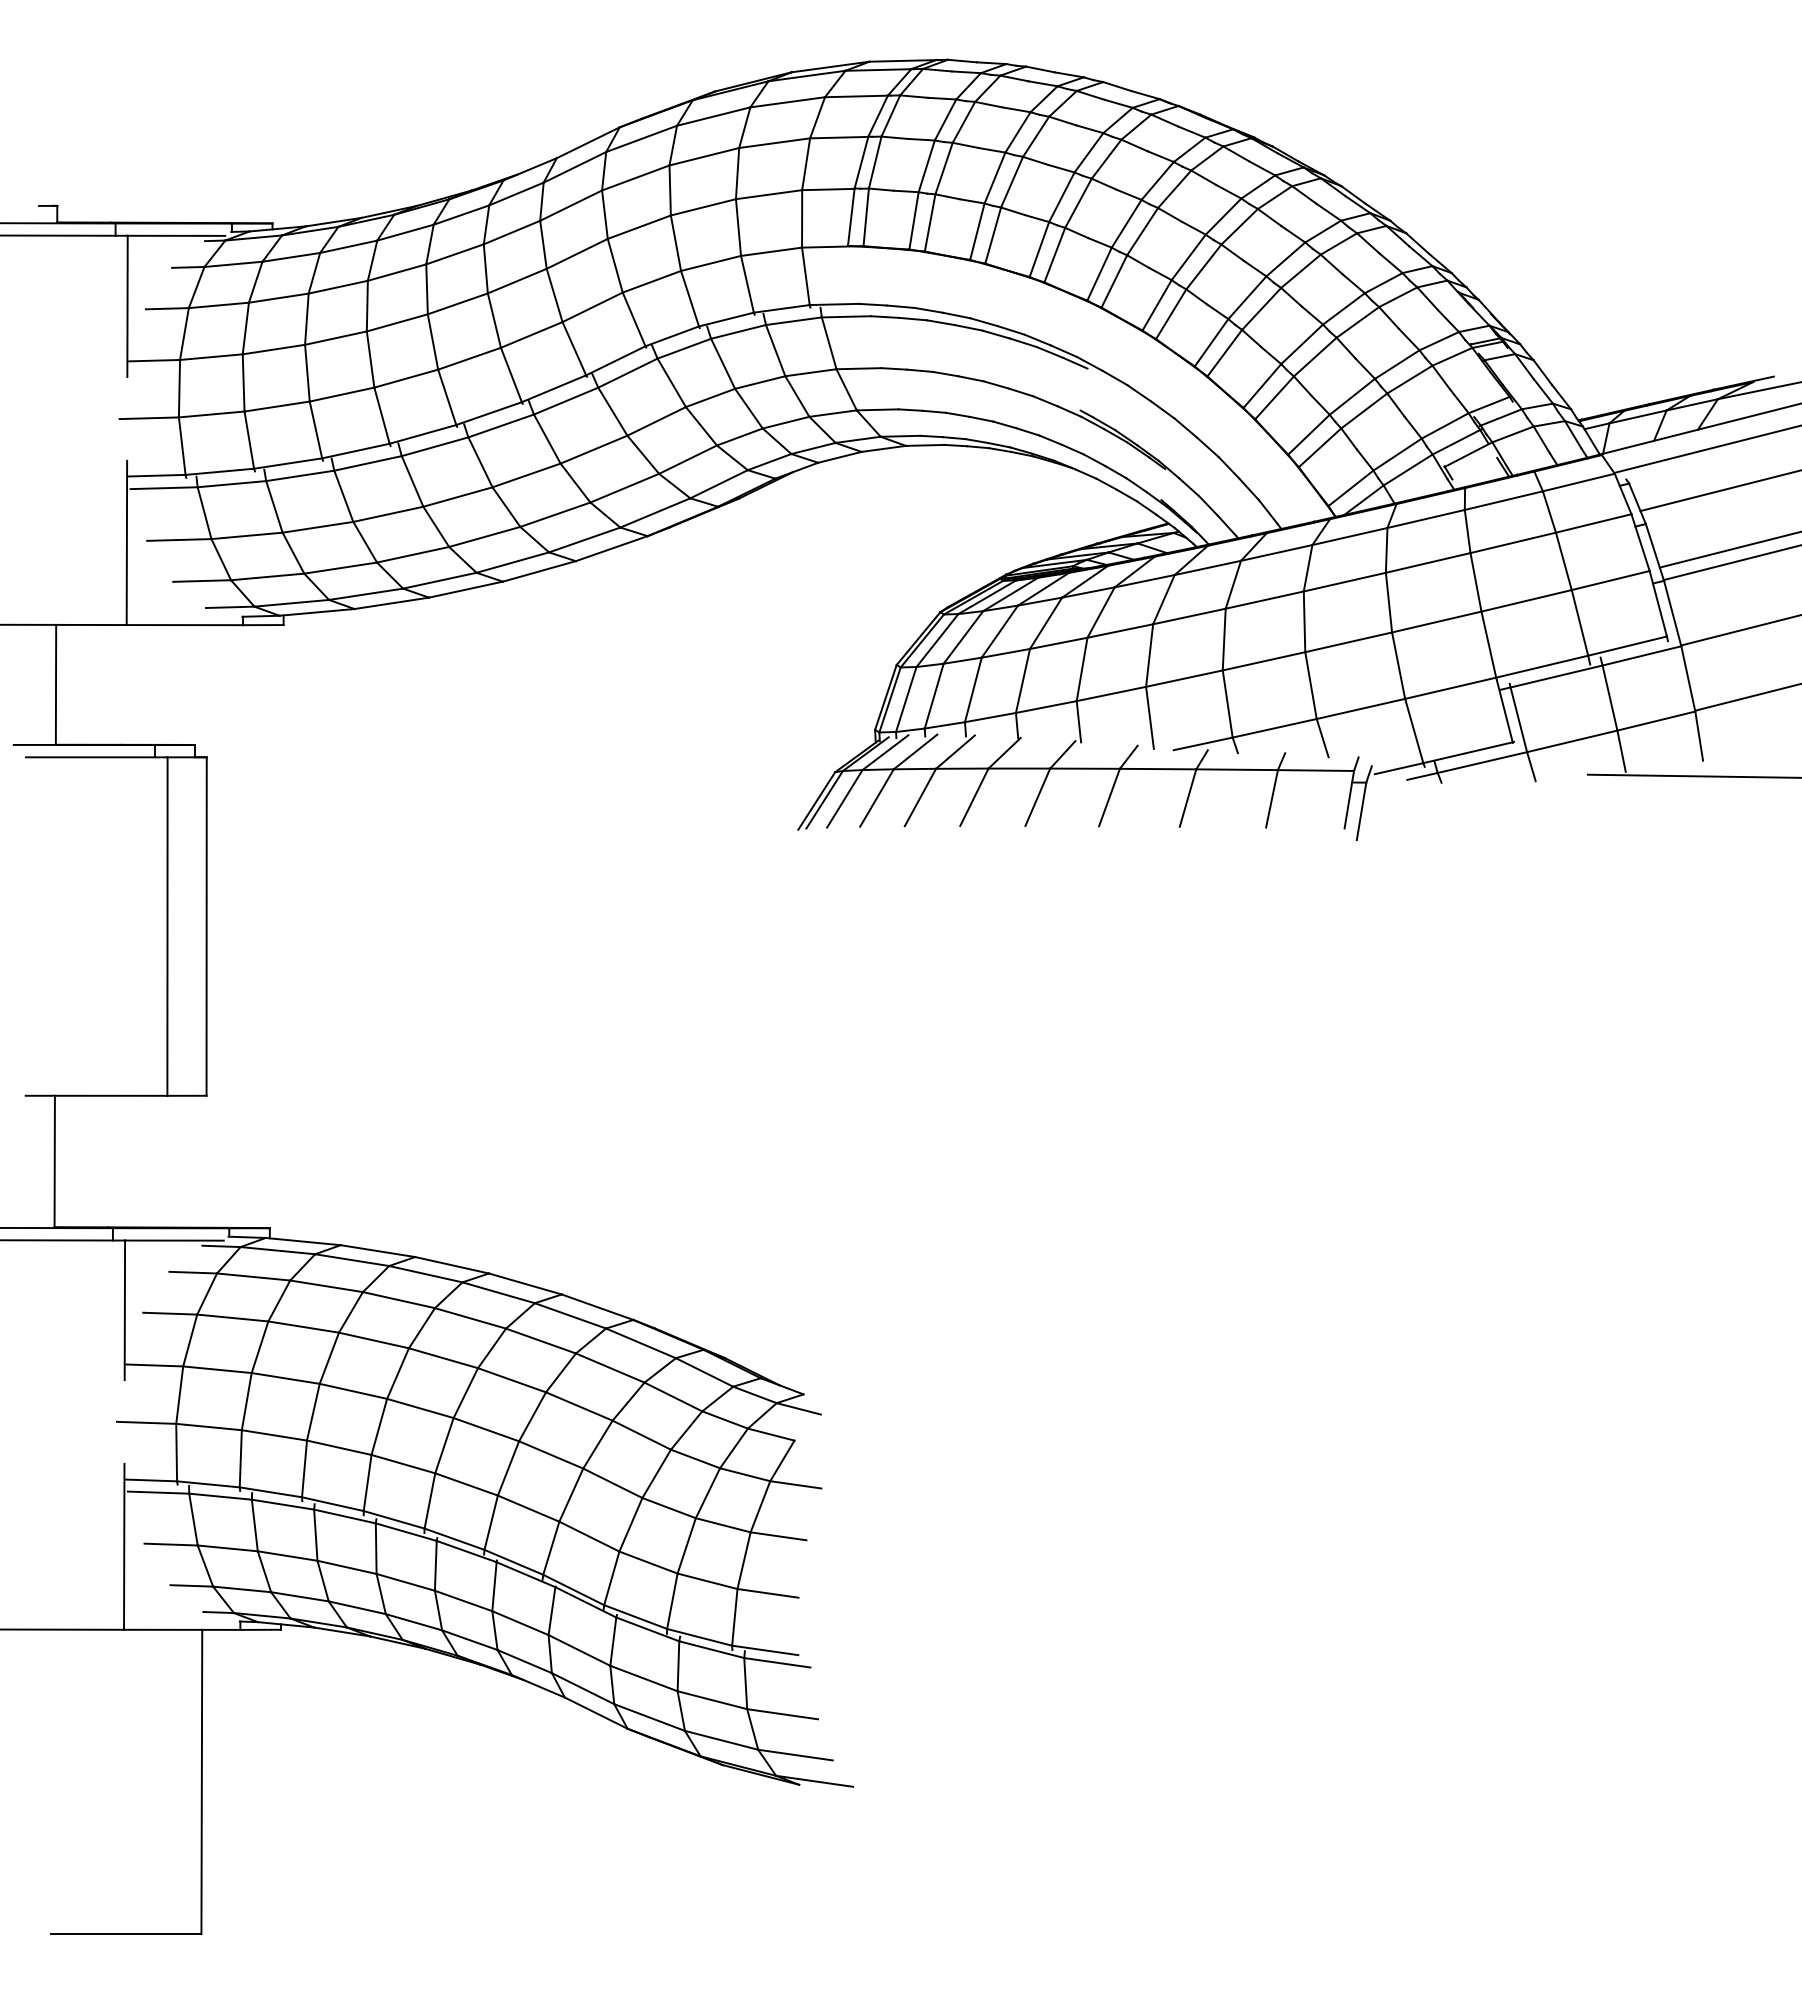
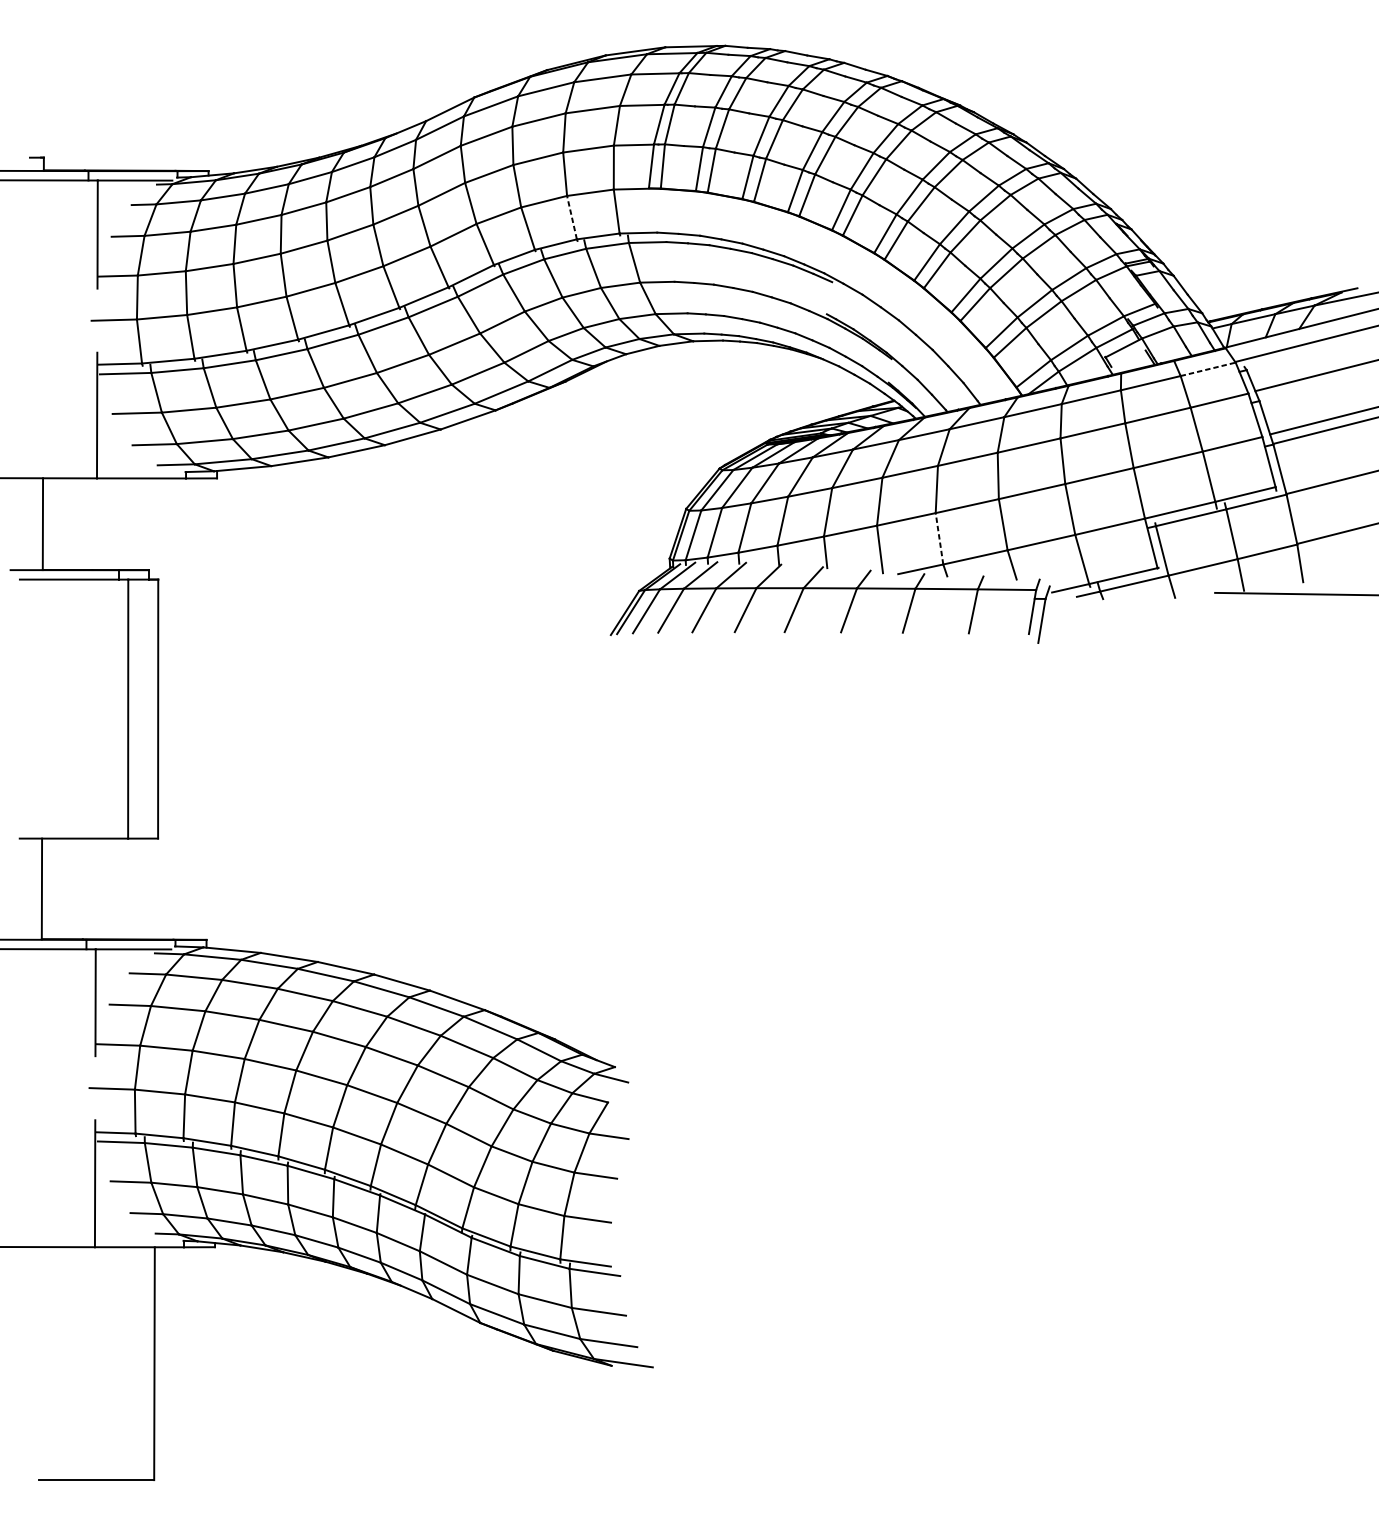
line: (747, 283) -> (572, 217), solid -> dashed
line: (1578, 482) -> (1207, 369), solid -> dashed
line: (1227, 704) -> (939, 539), solid -> dashed

